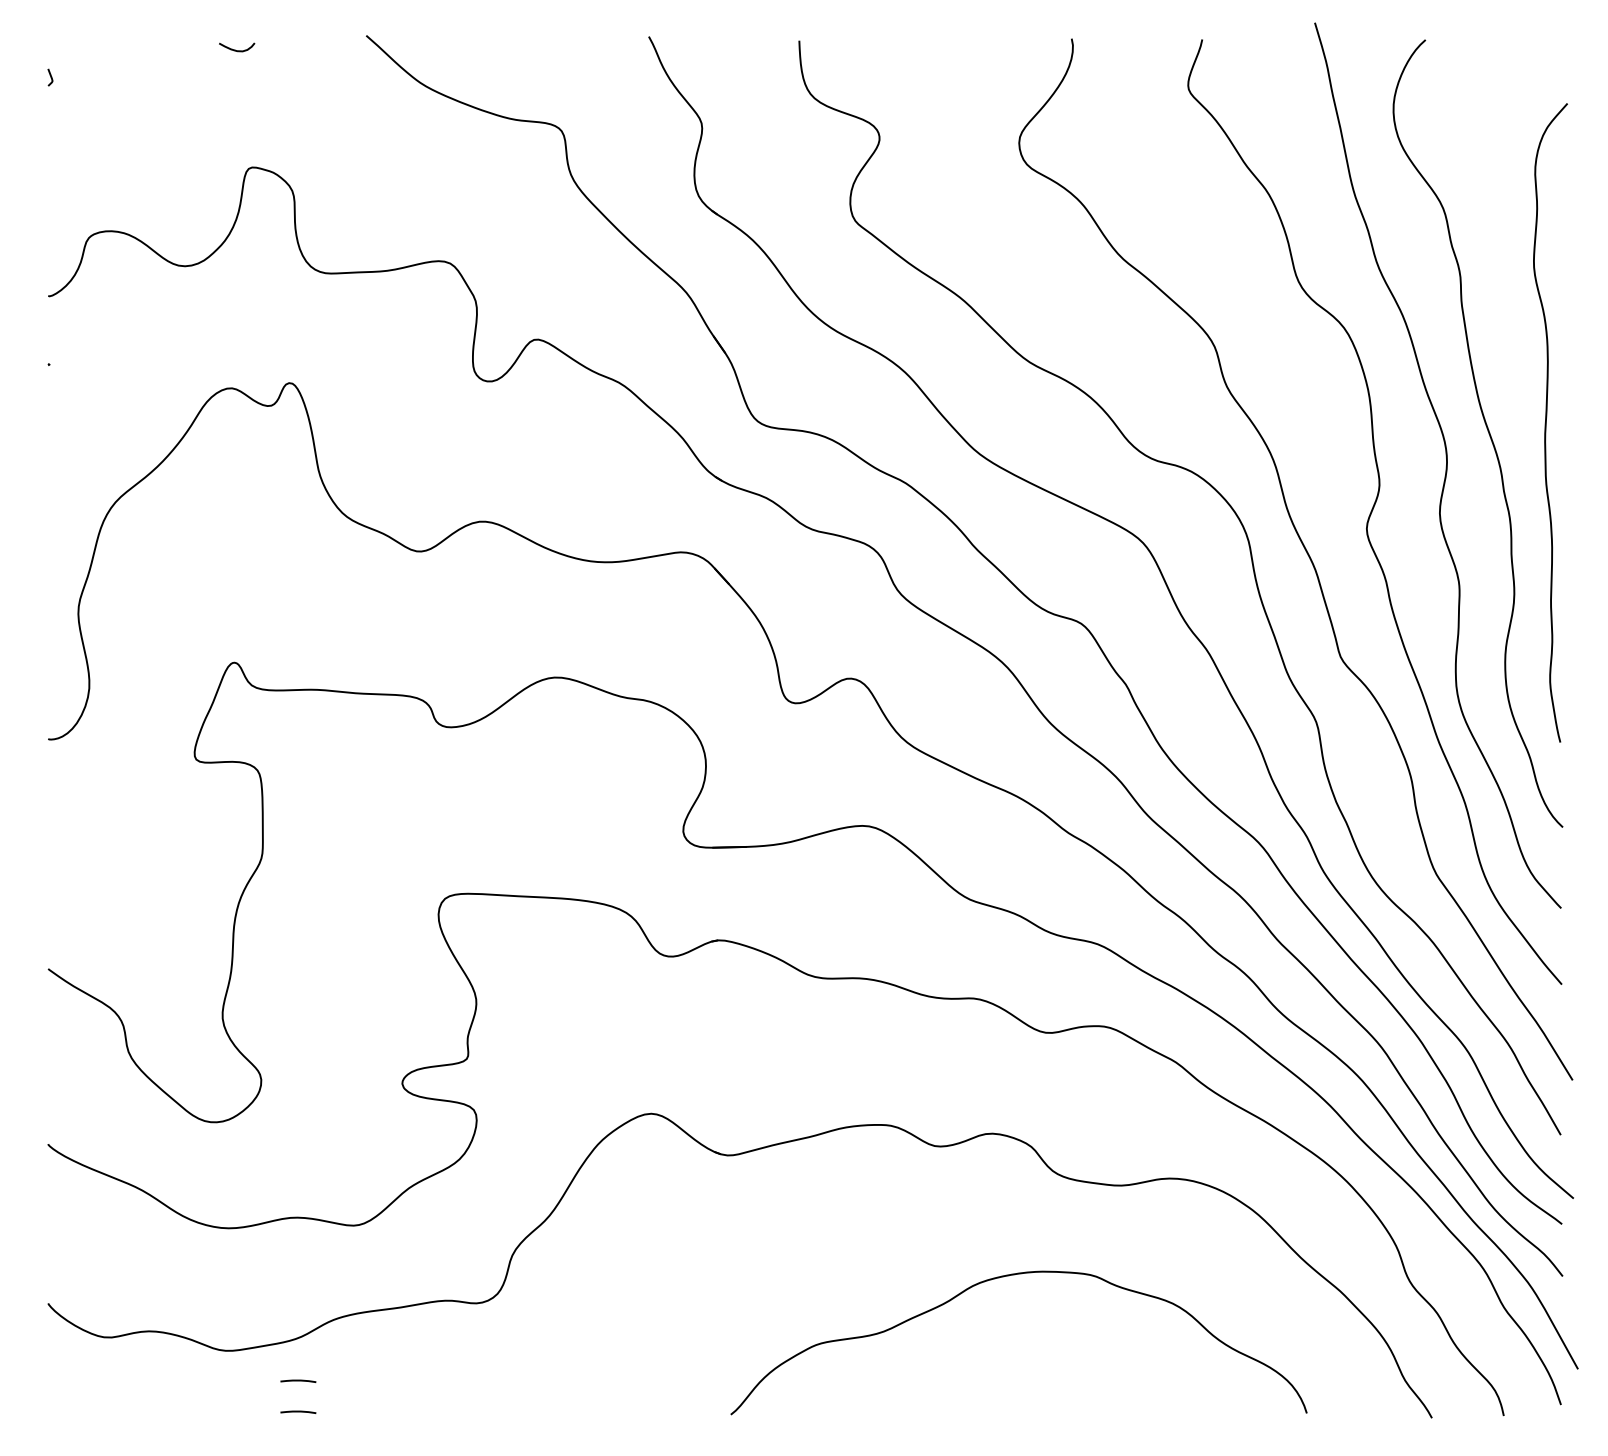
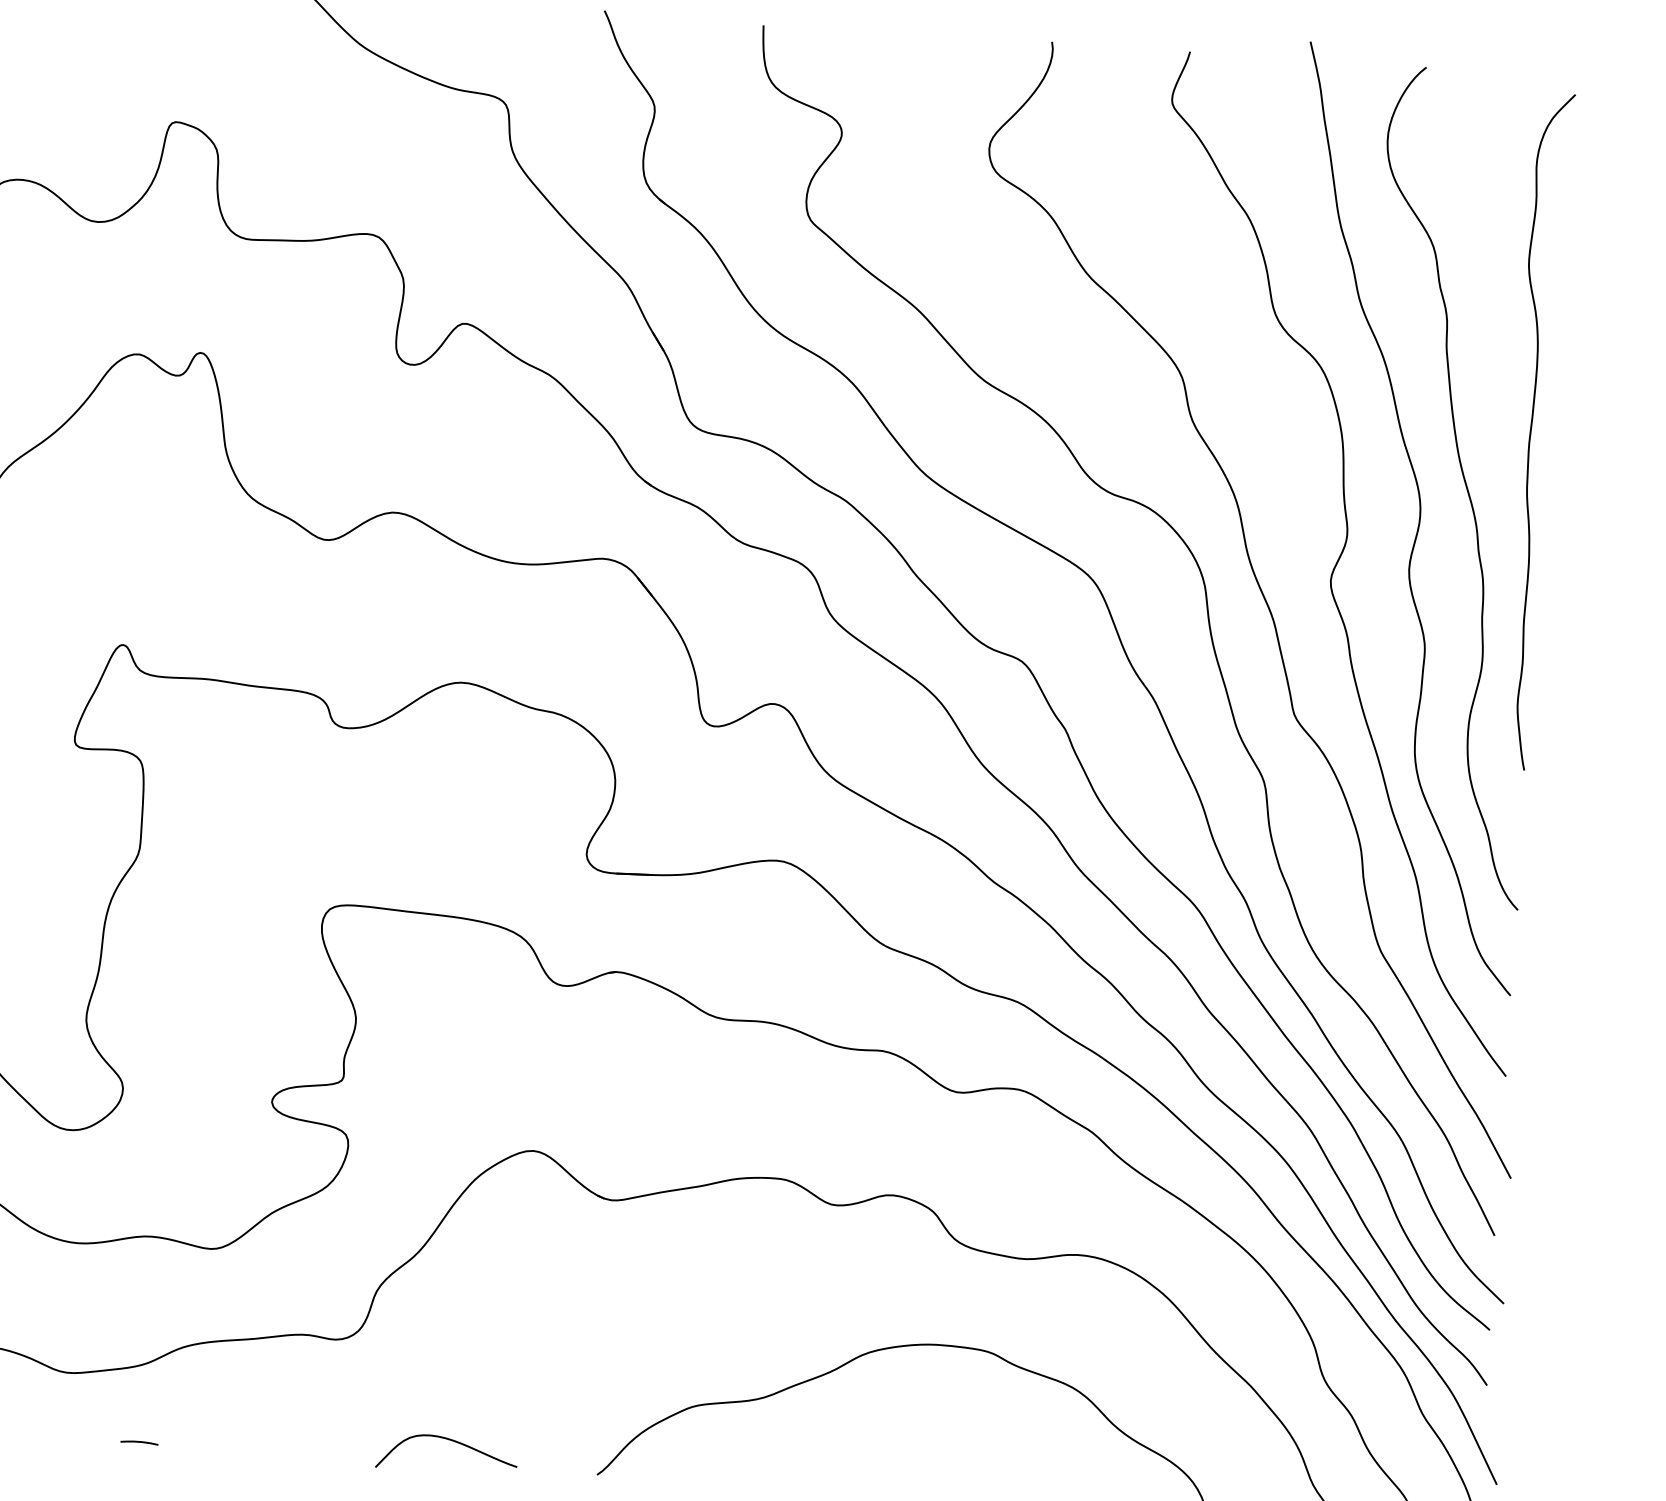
curve: (1546, 422) -> (1531, 430), moved
line: (298, 1380) -> (141, 1409), removed
curve: (589, 1391) -> (449, 1440), added

